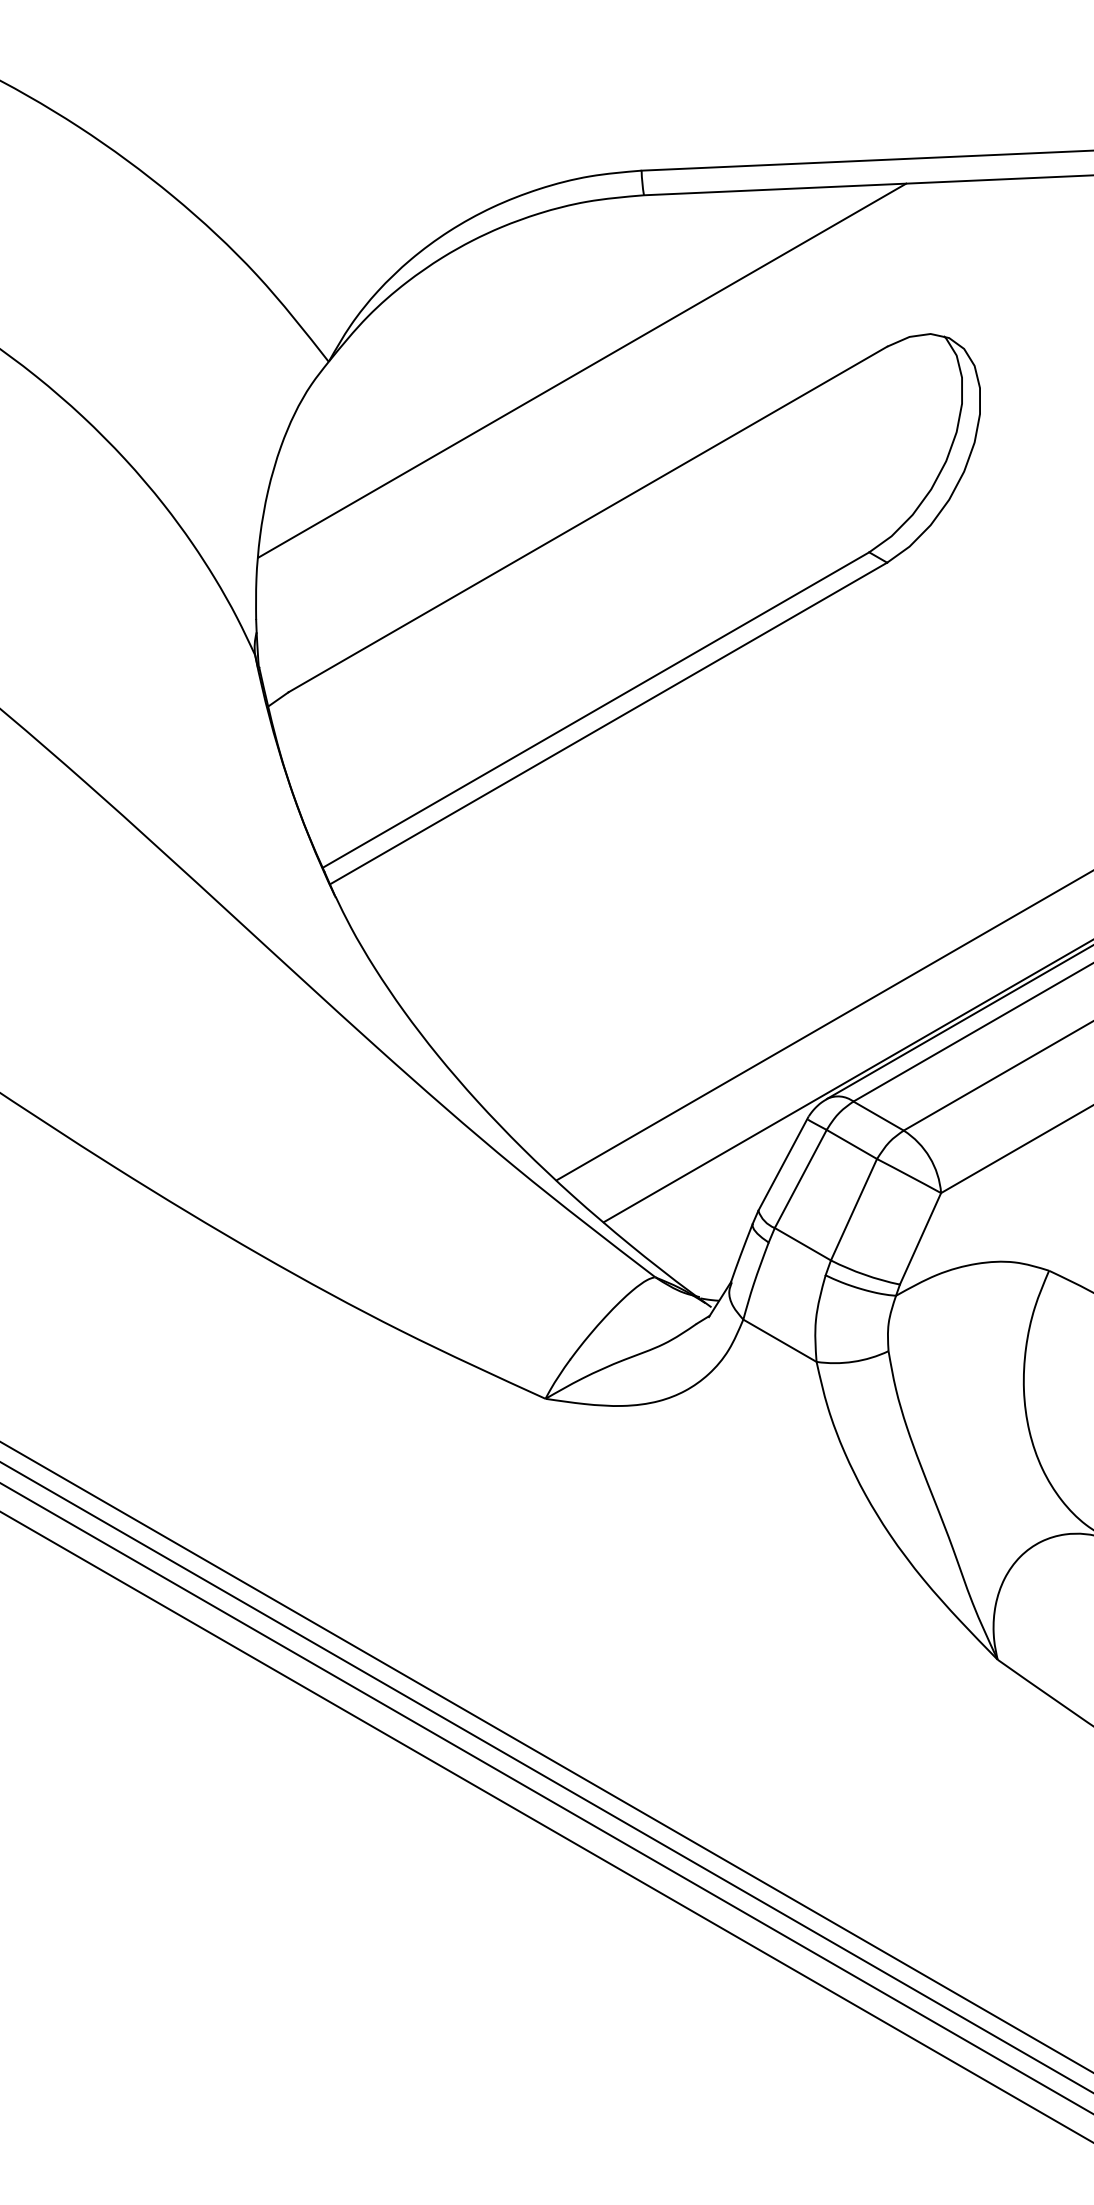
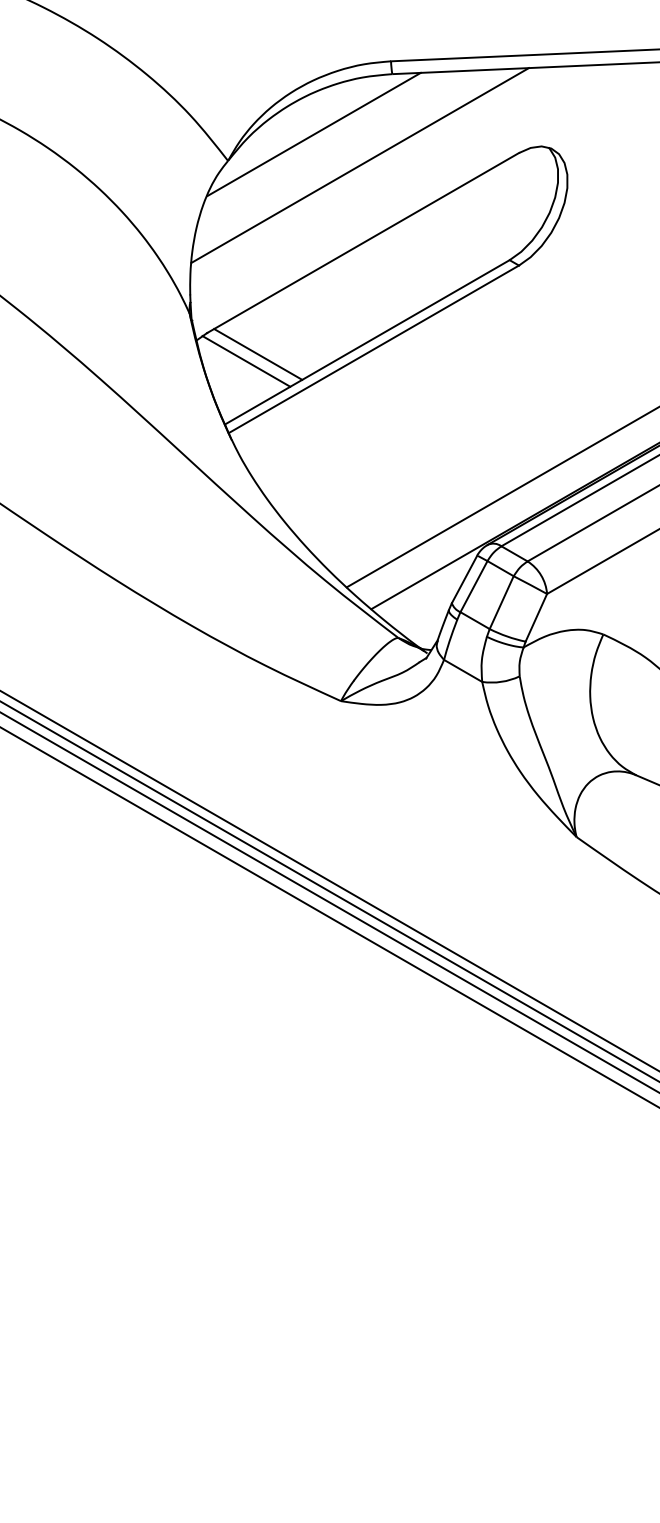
line: (492, 309) -> (313, 133), added
line: (387, 733) -> (258, 354), added
line: (364, 746) -> (246, 361), added

